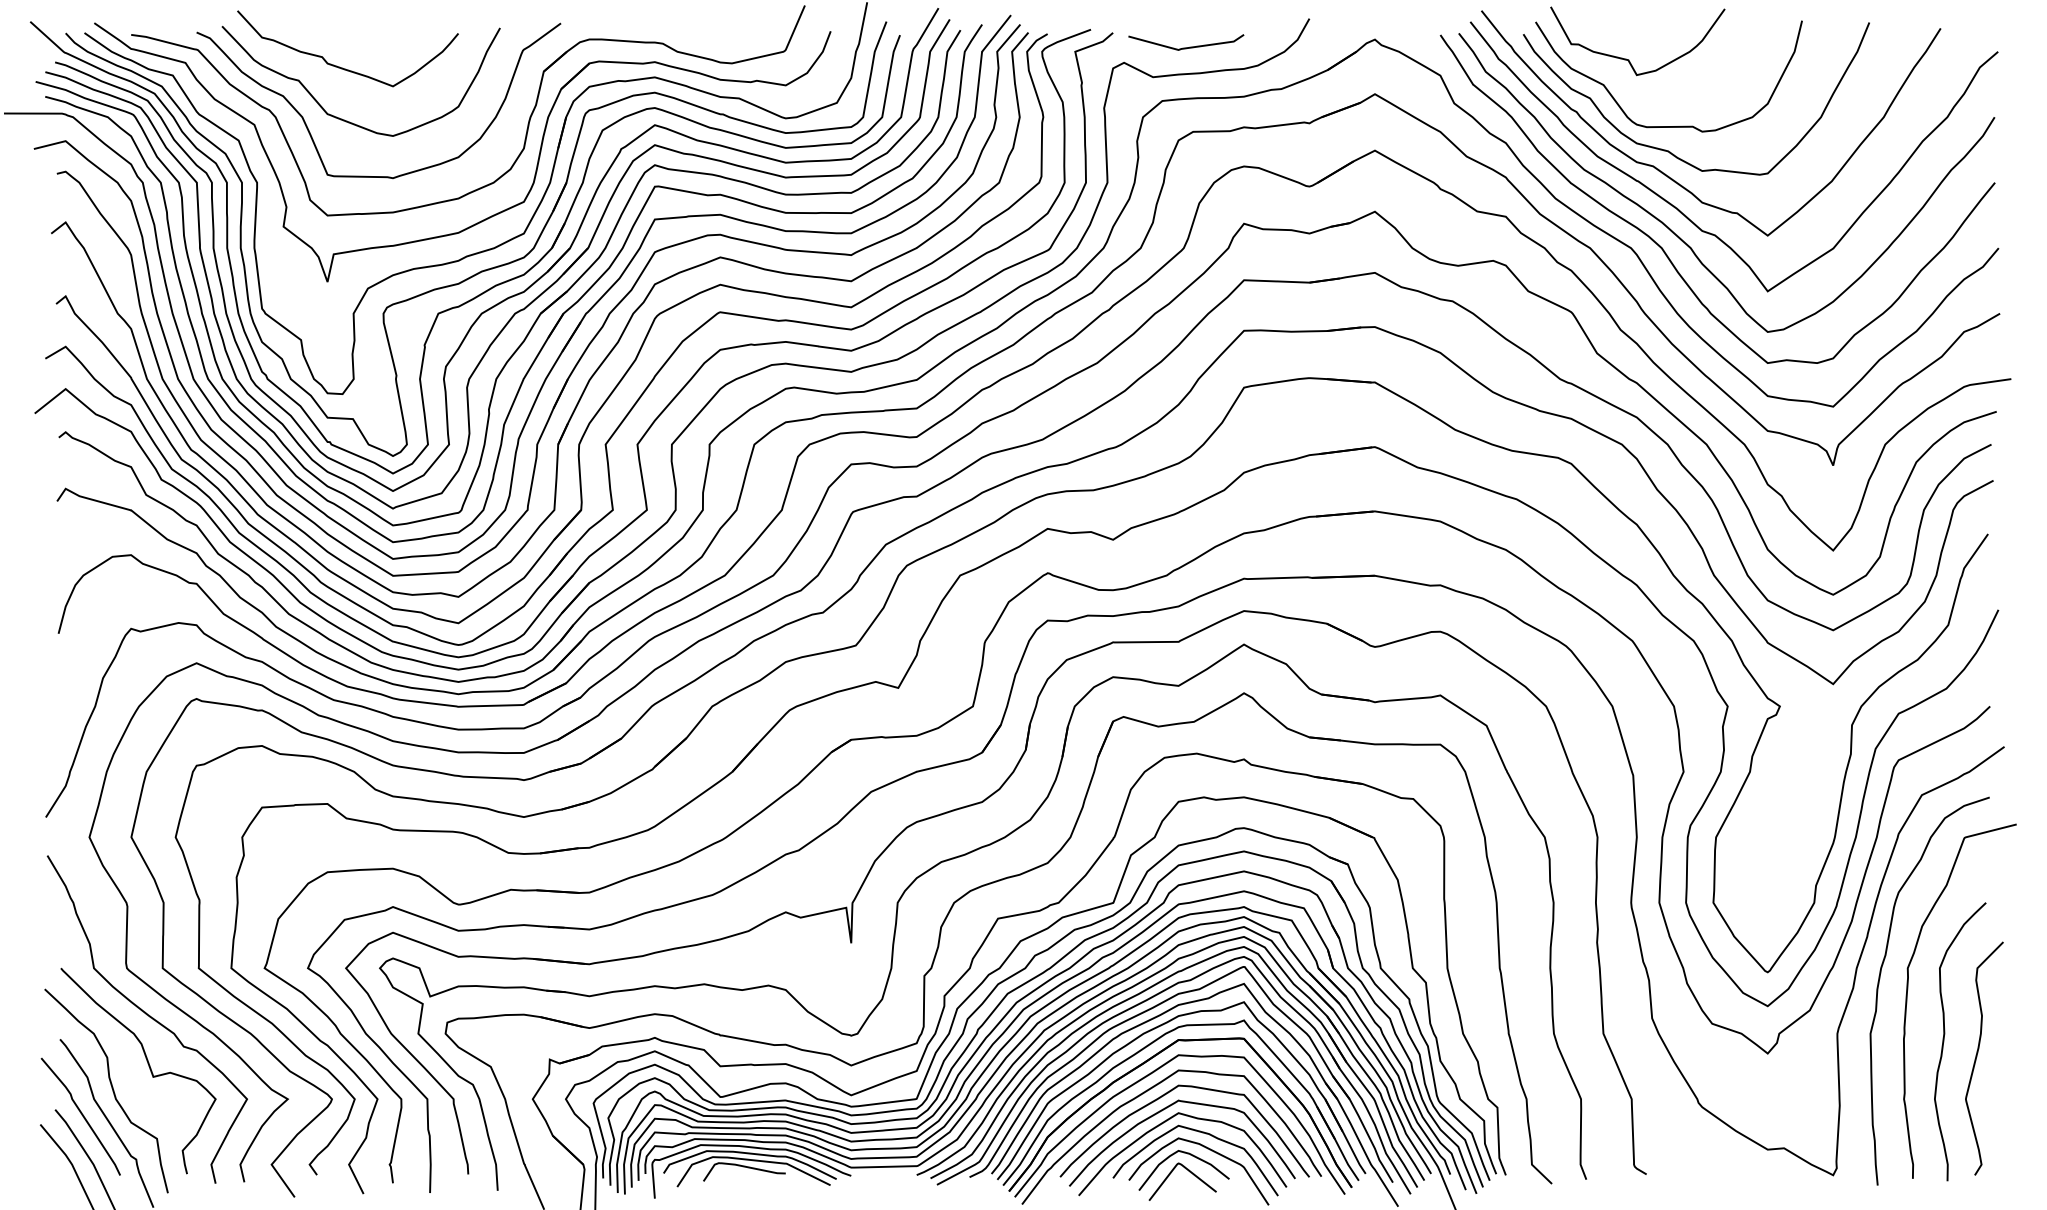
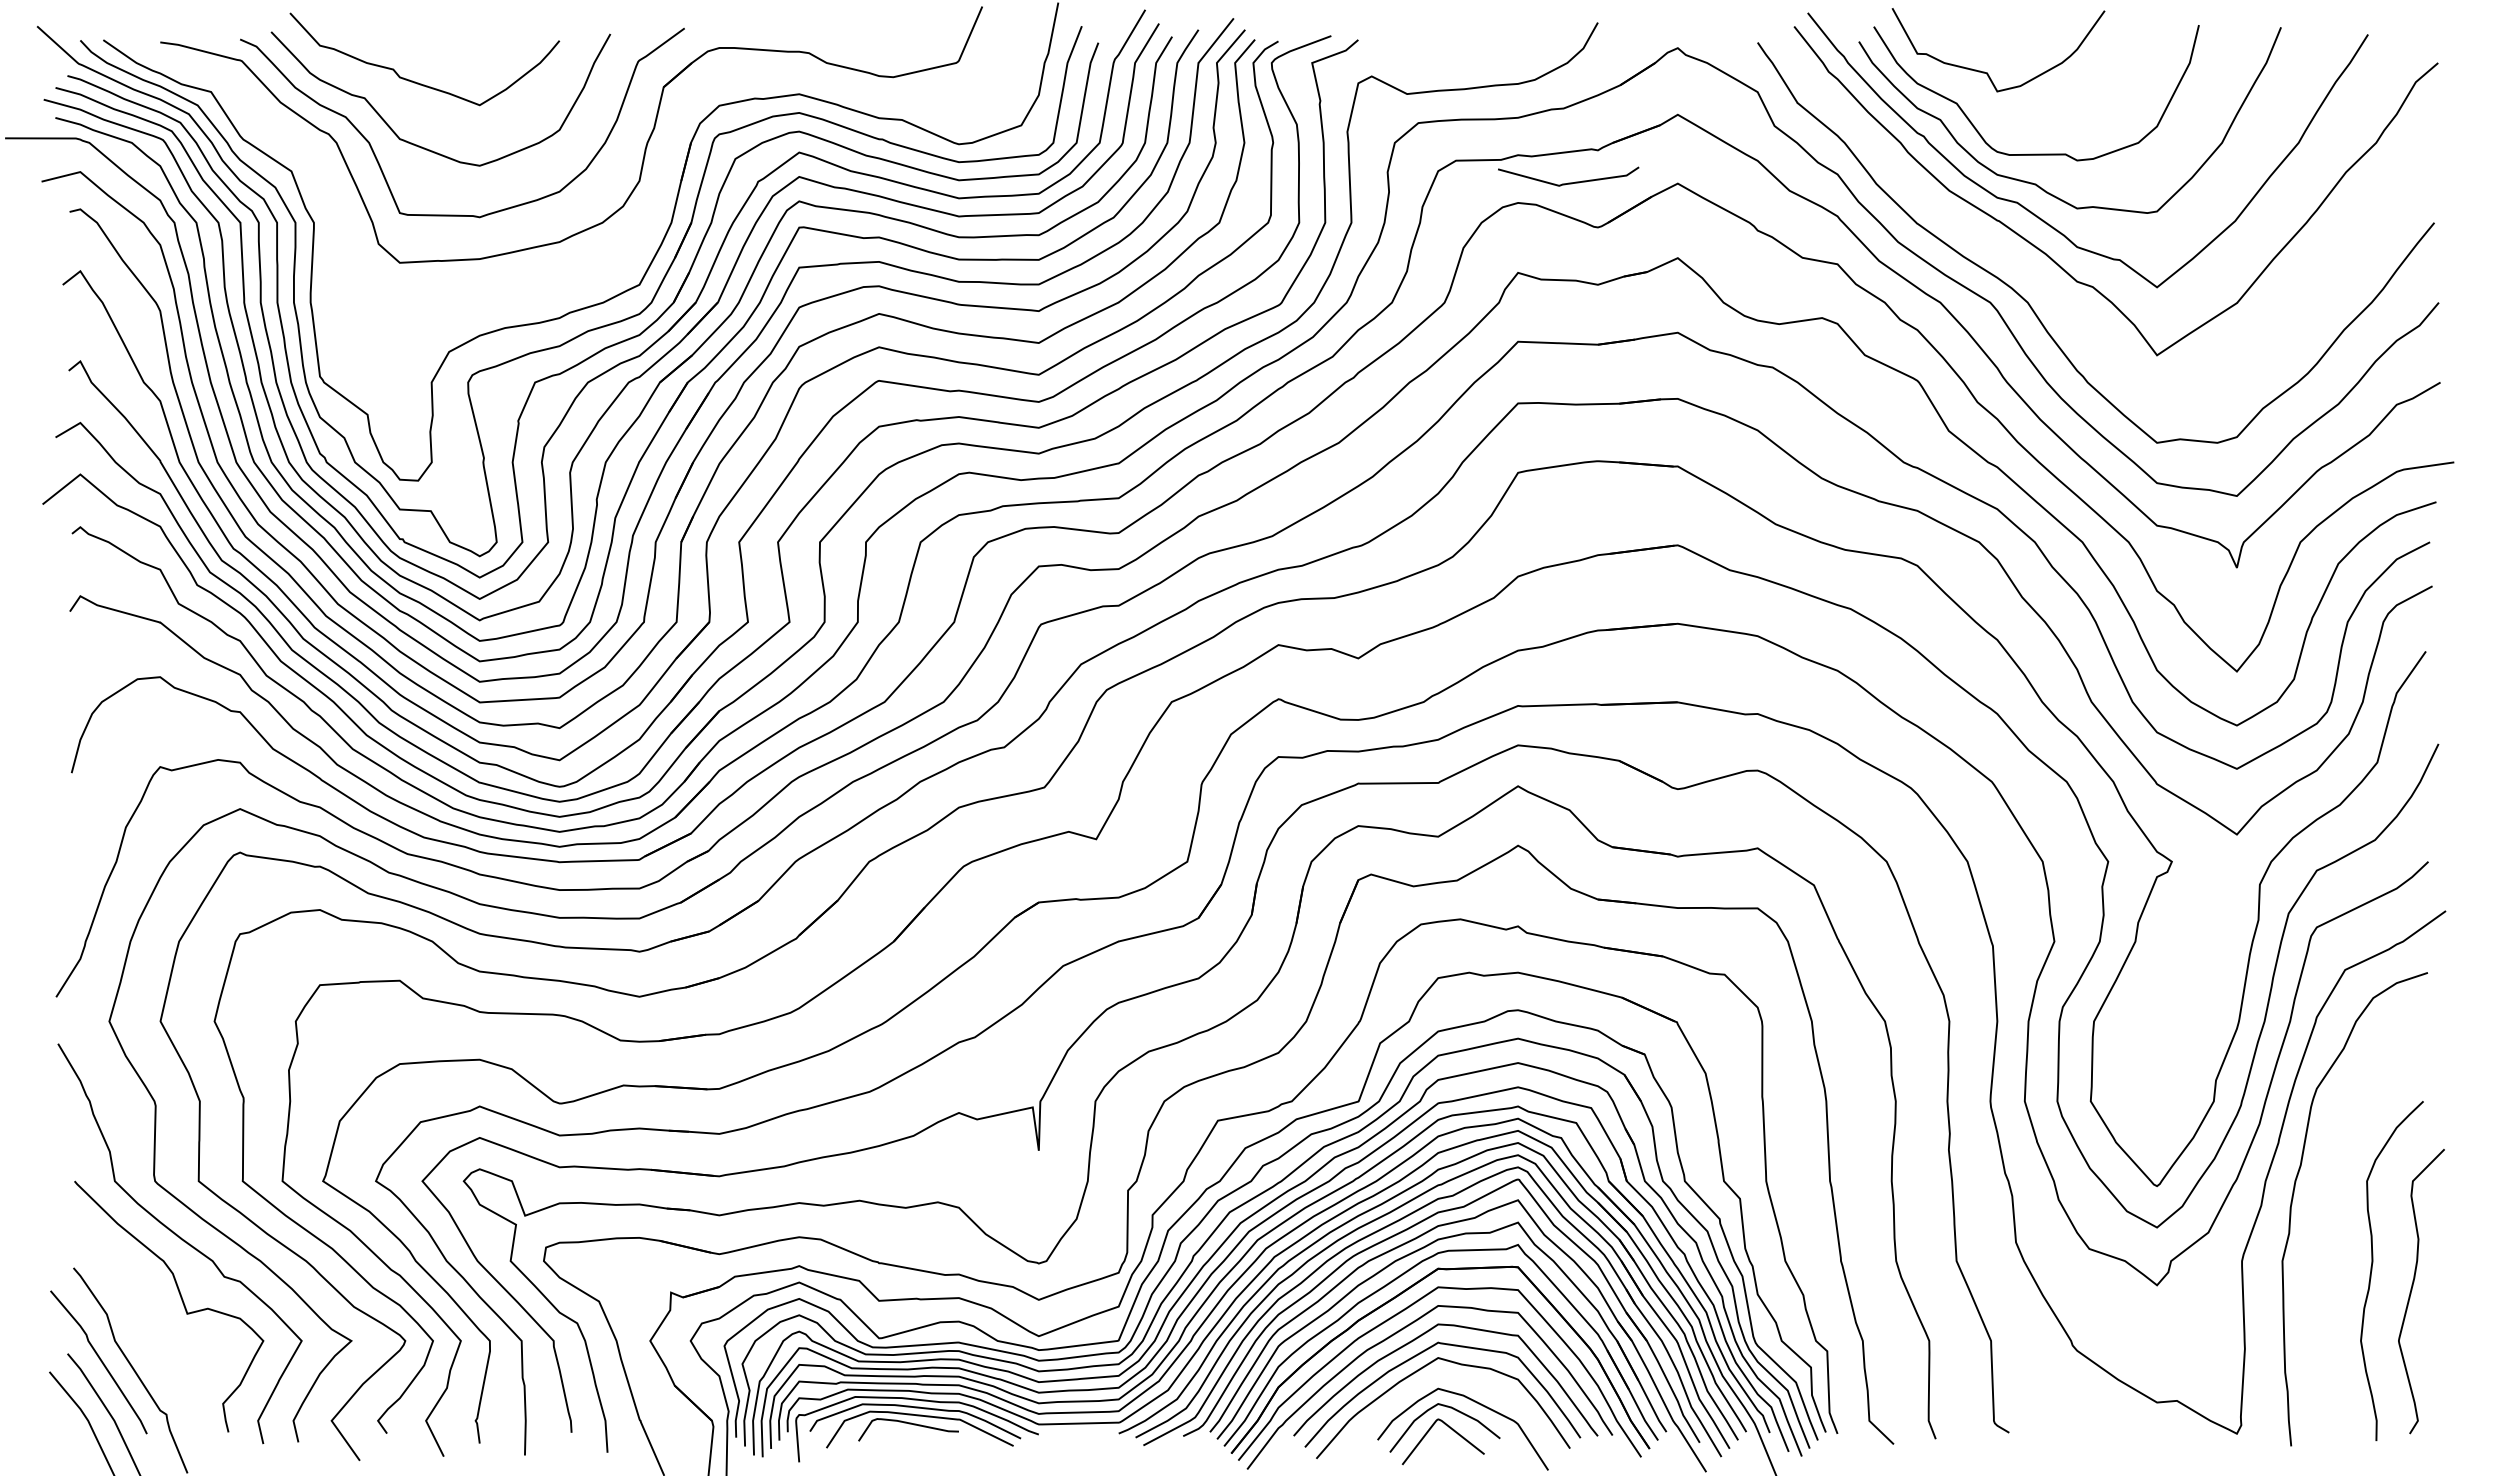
curve: (1186, 47) -> (1568, 182), moved
part: (491, 215) -> (600, 262), removed
curve: (1681, 238) -> (2051, 290), removed
curve: (1907, 1001) -> (2327, 1221), removed
curve: (111, 1088) -> (136, 1327), removed
curve: (1205, 1134) -> (1470, 1383), removed

